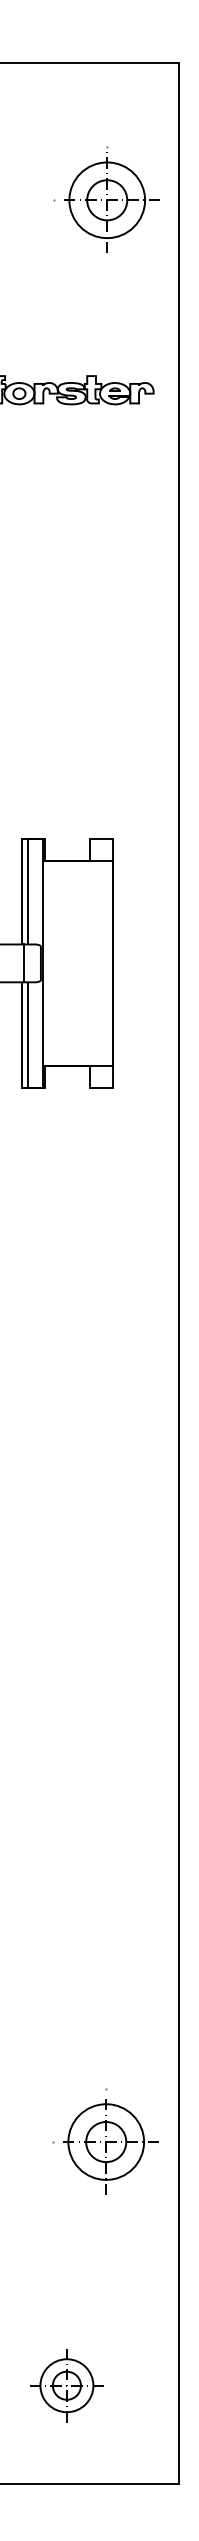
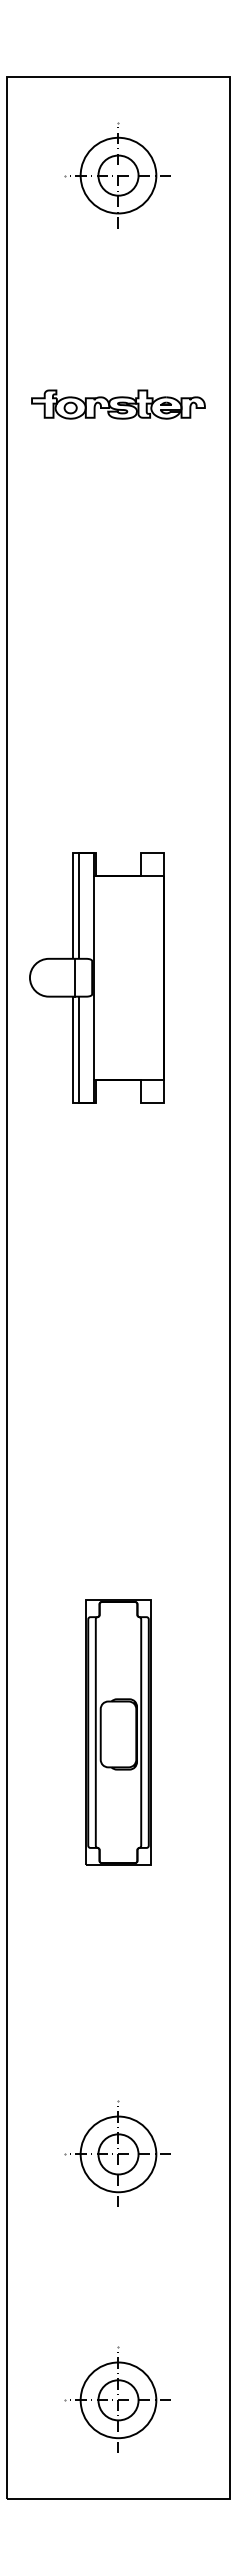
part: (106, 200) -> (117, 175), moved
part: (67, 1718) -> (118, 1732), added
part: (105, 2141) -> (117, 2153), moved
part: (66, 2385) -> (117, 2399), size x1.43

